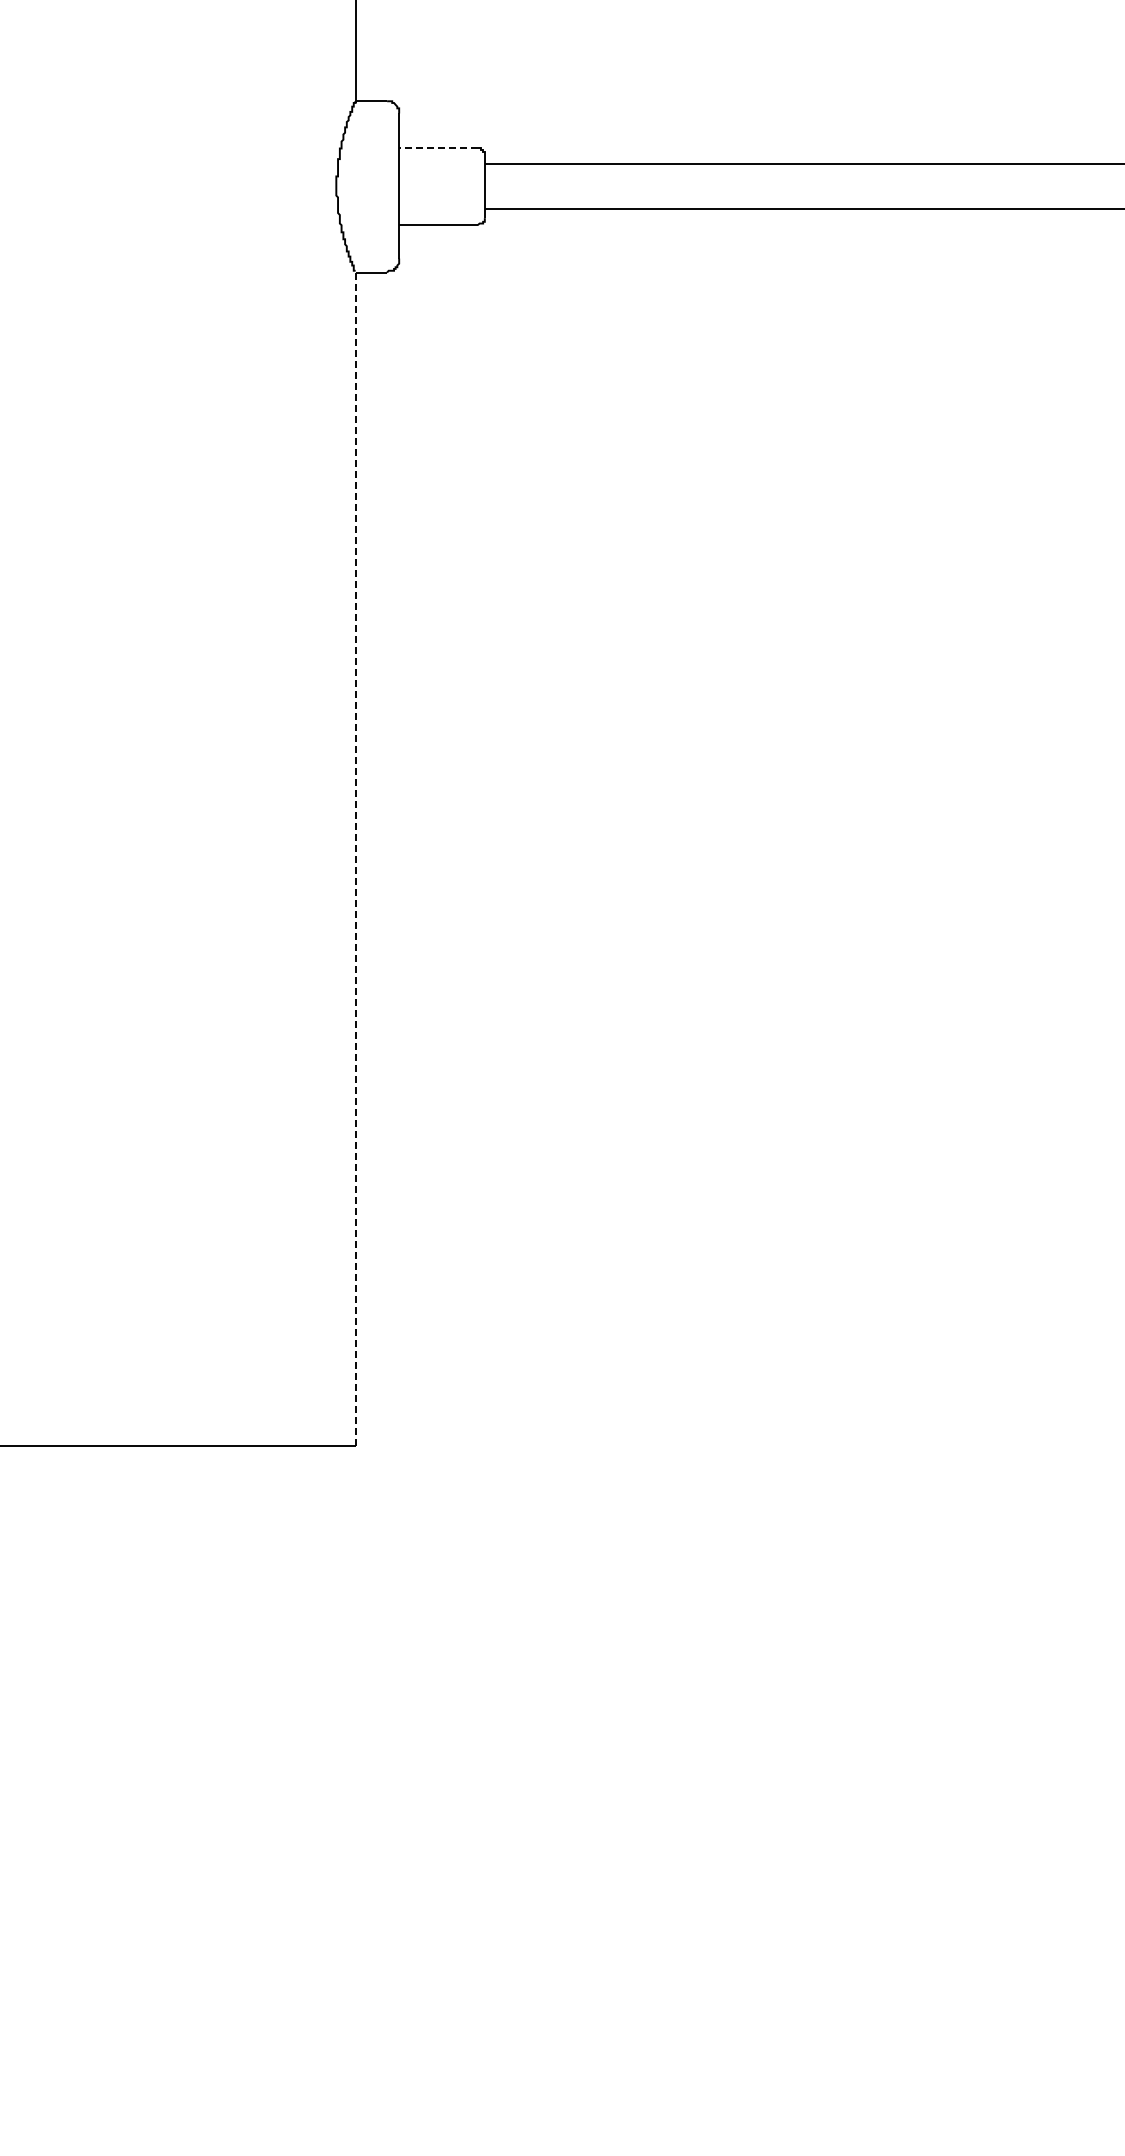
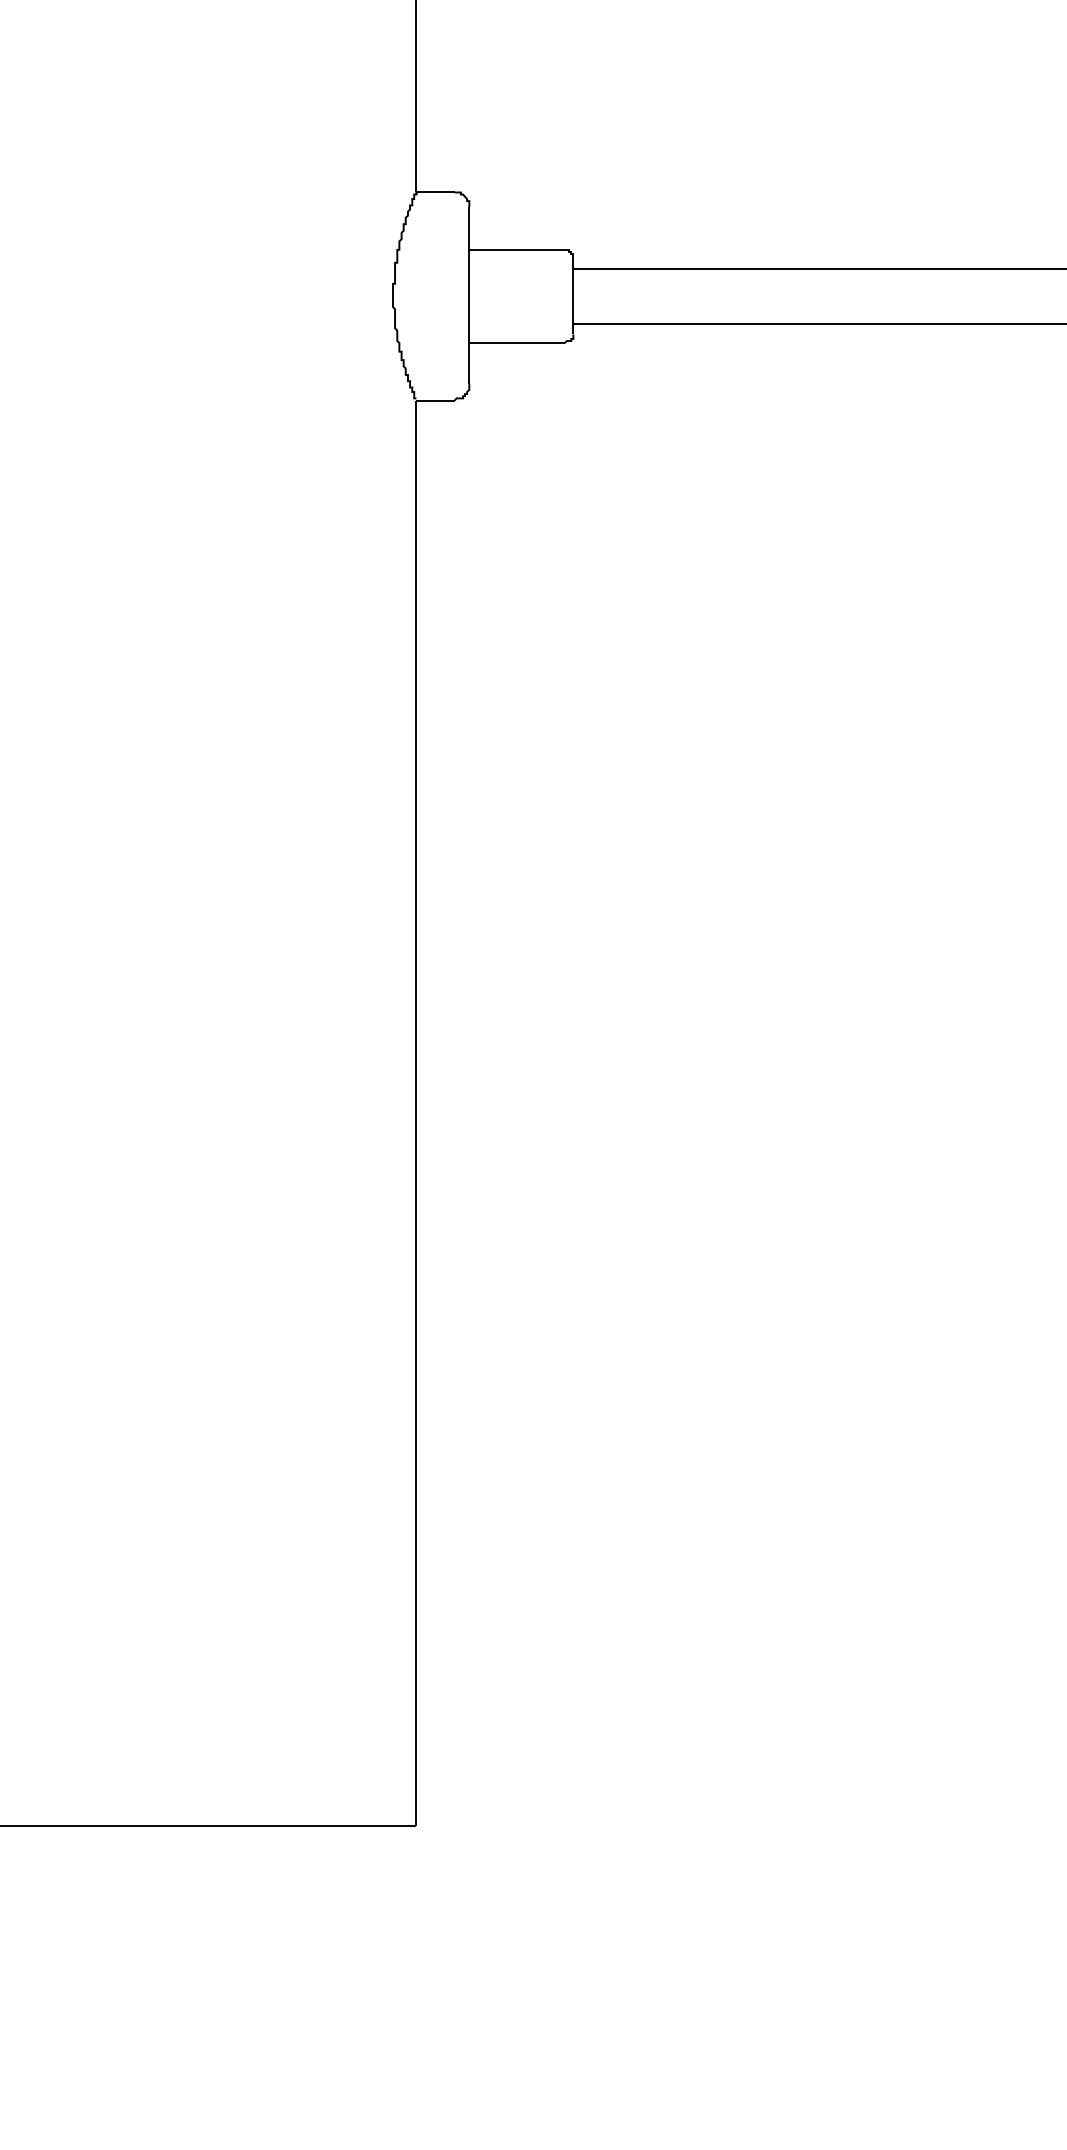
line: (437, 148) -> (515, 249), dashed -> solid
line: (355, 859) -> (416, 1113), dashed -> solid

